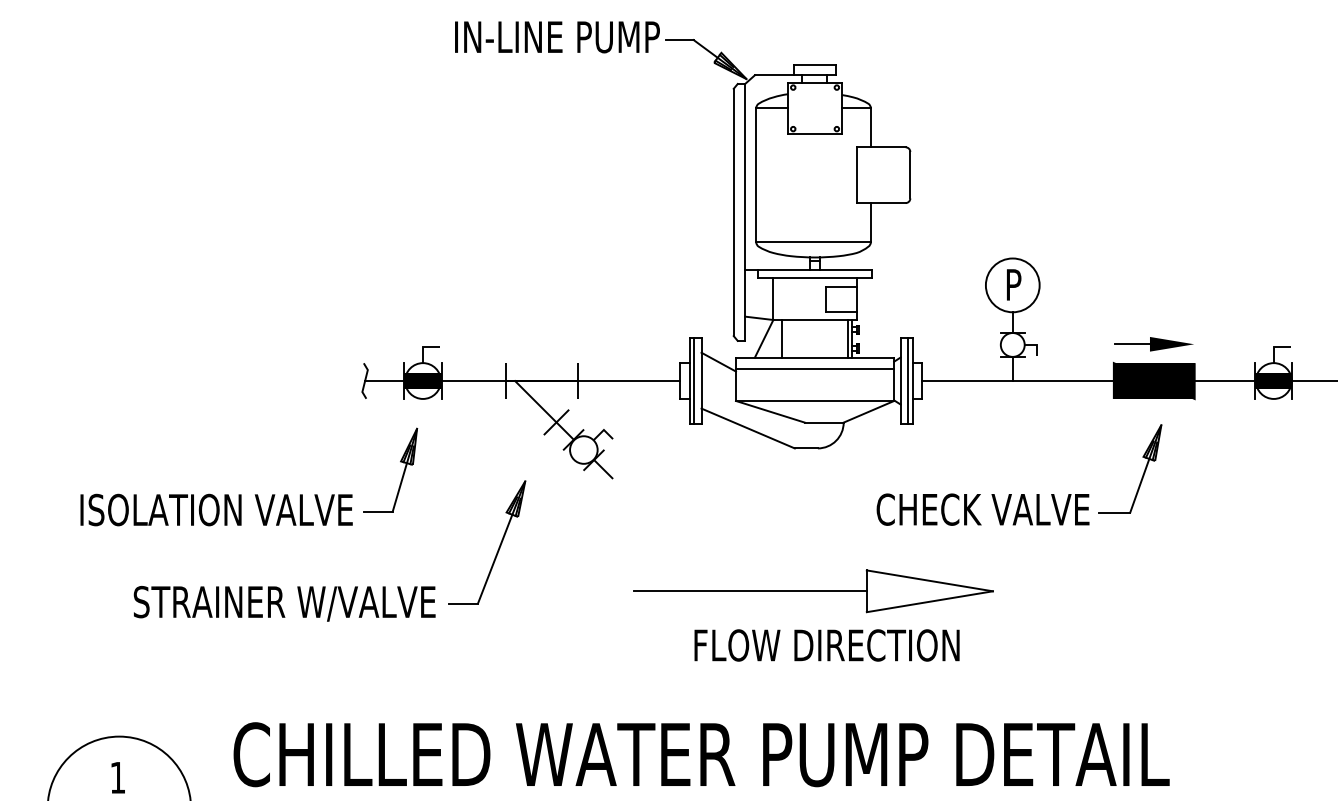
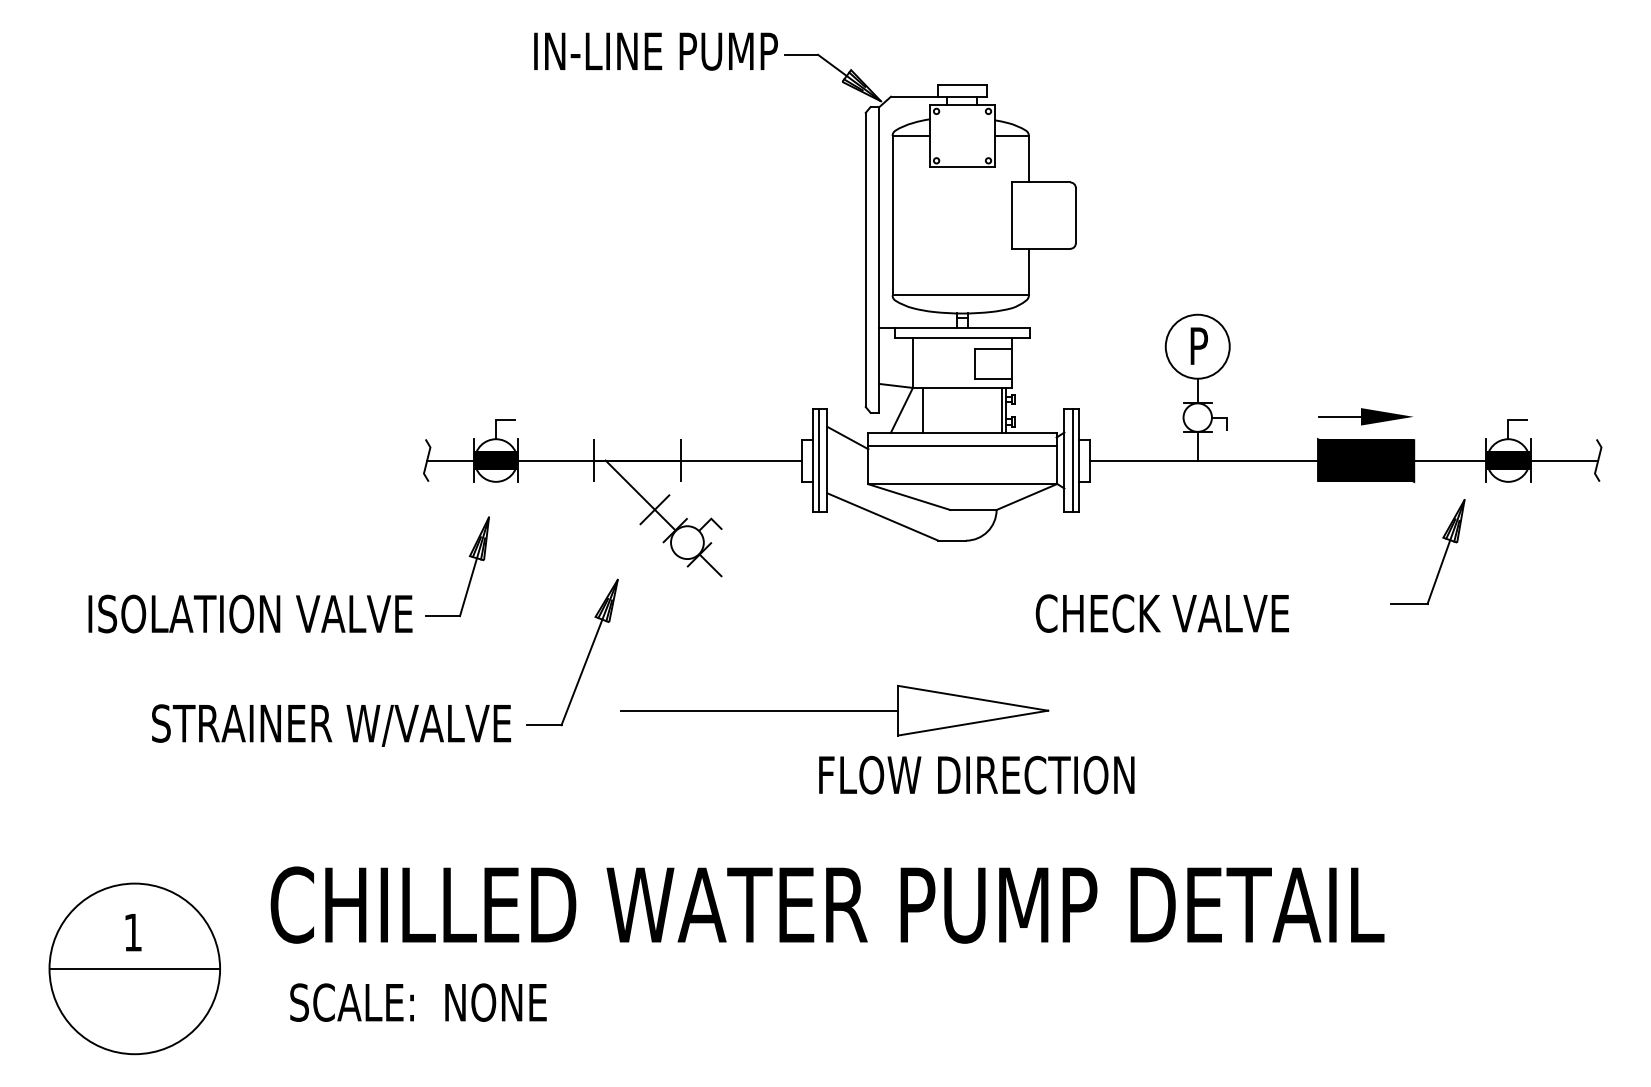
part: (1143, 471) -> (1443, 555), moved
part: (813, 591) -> (834, 710), moved

